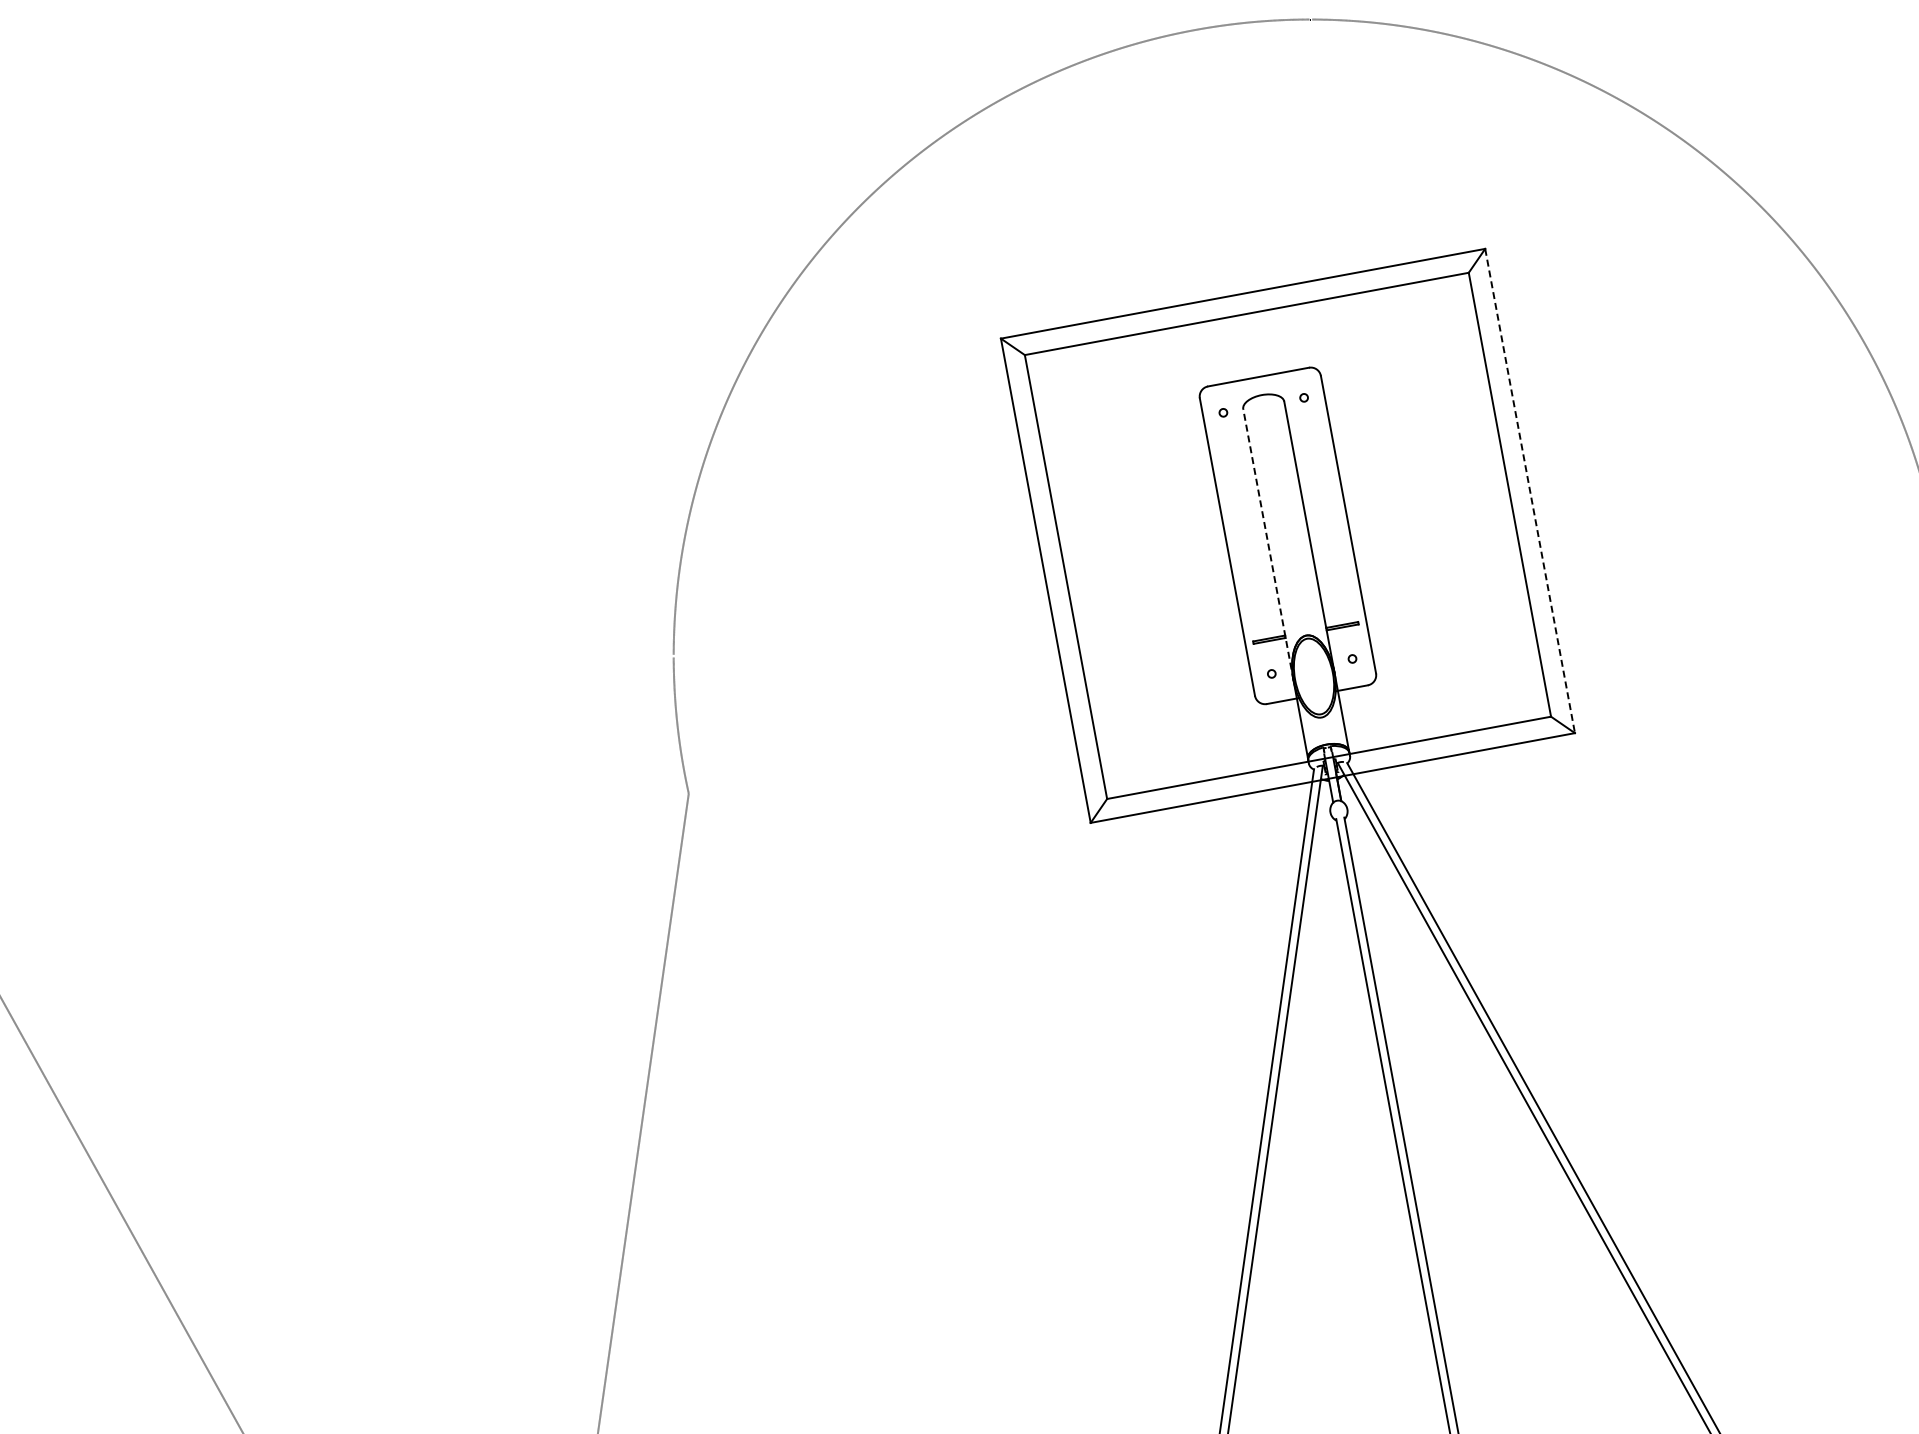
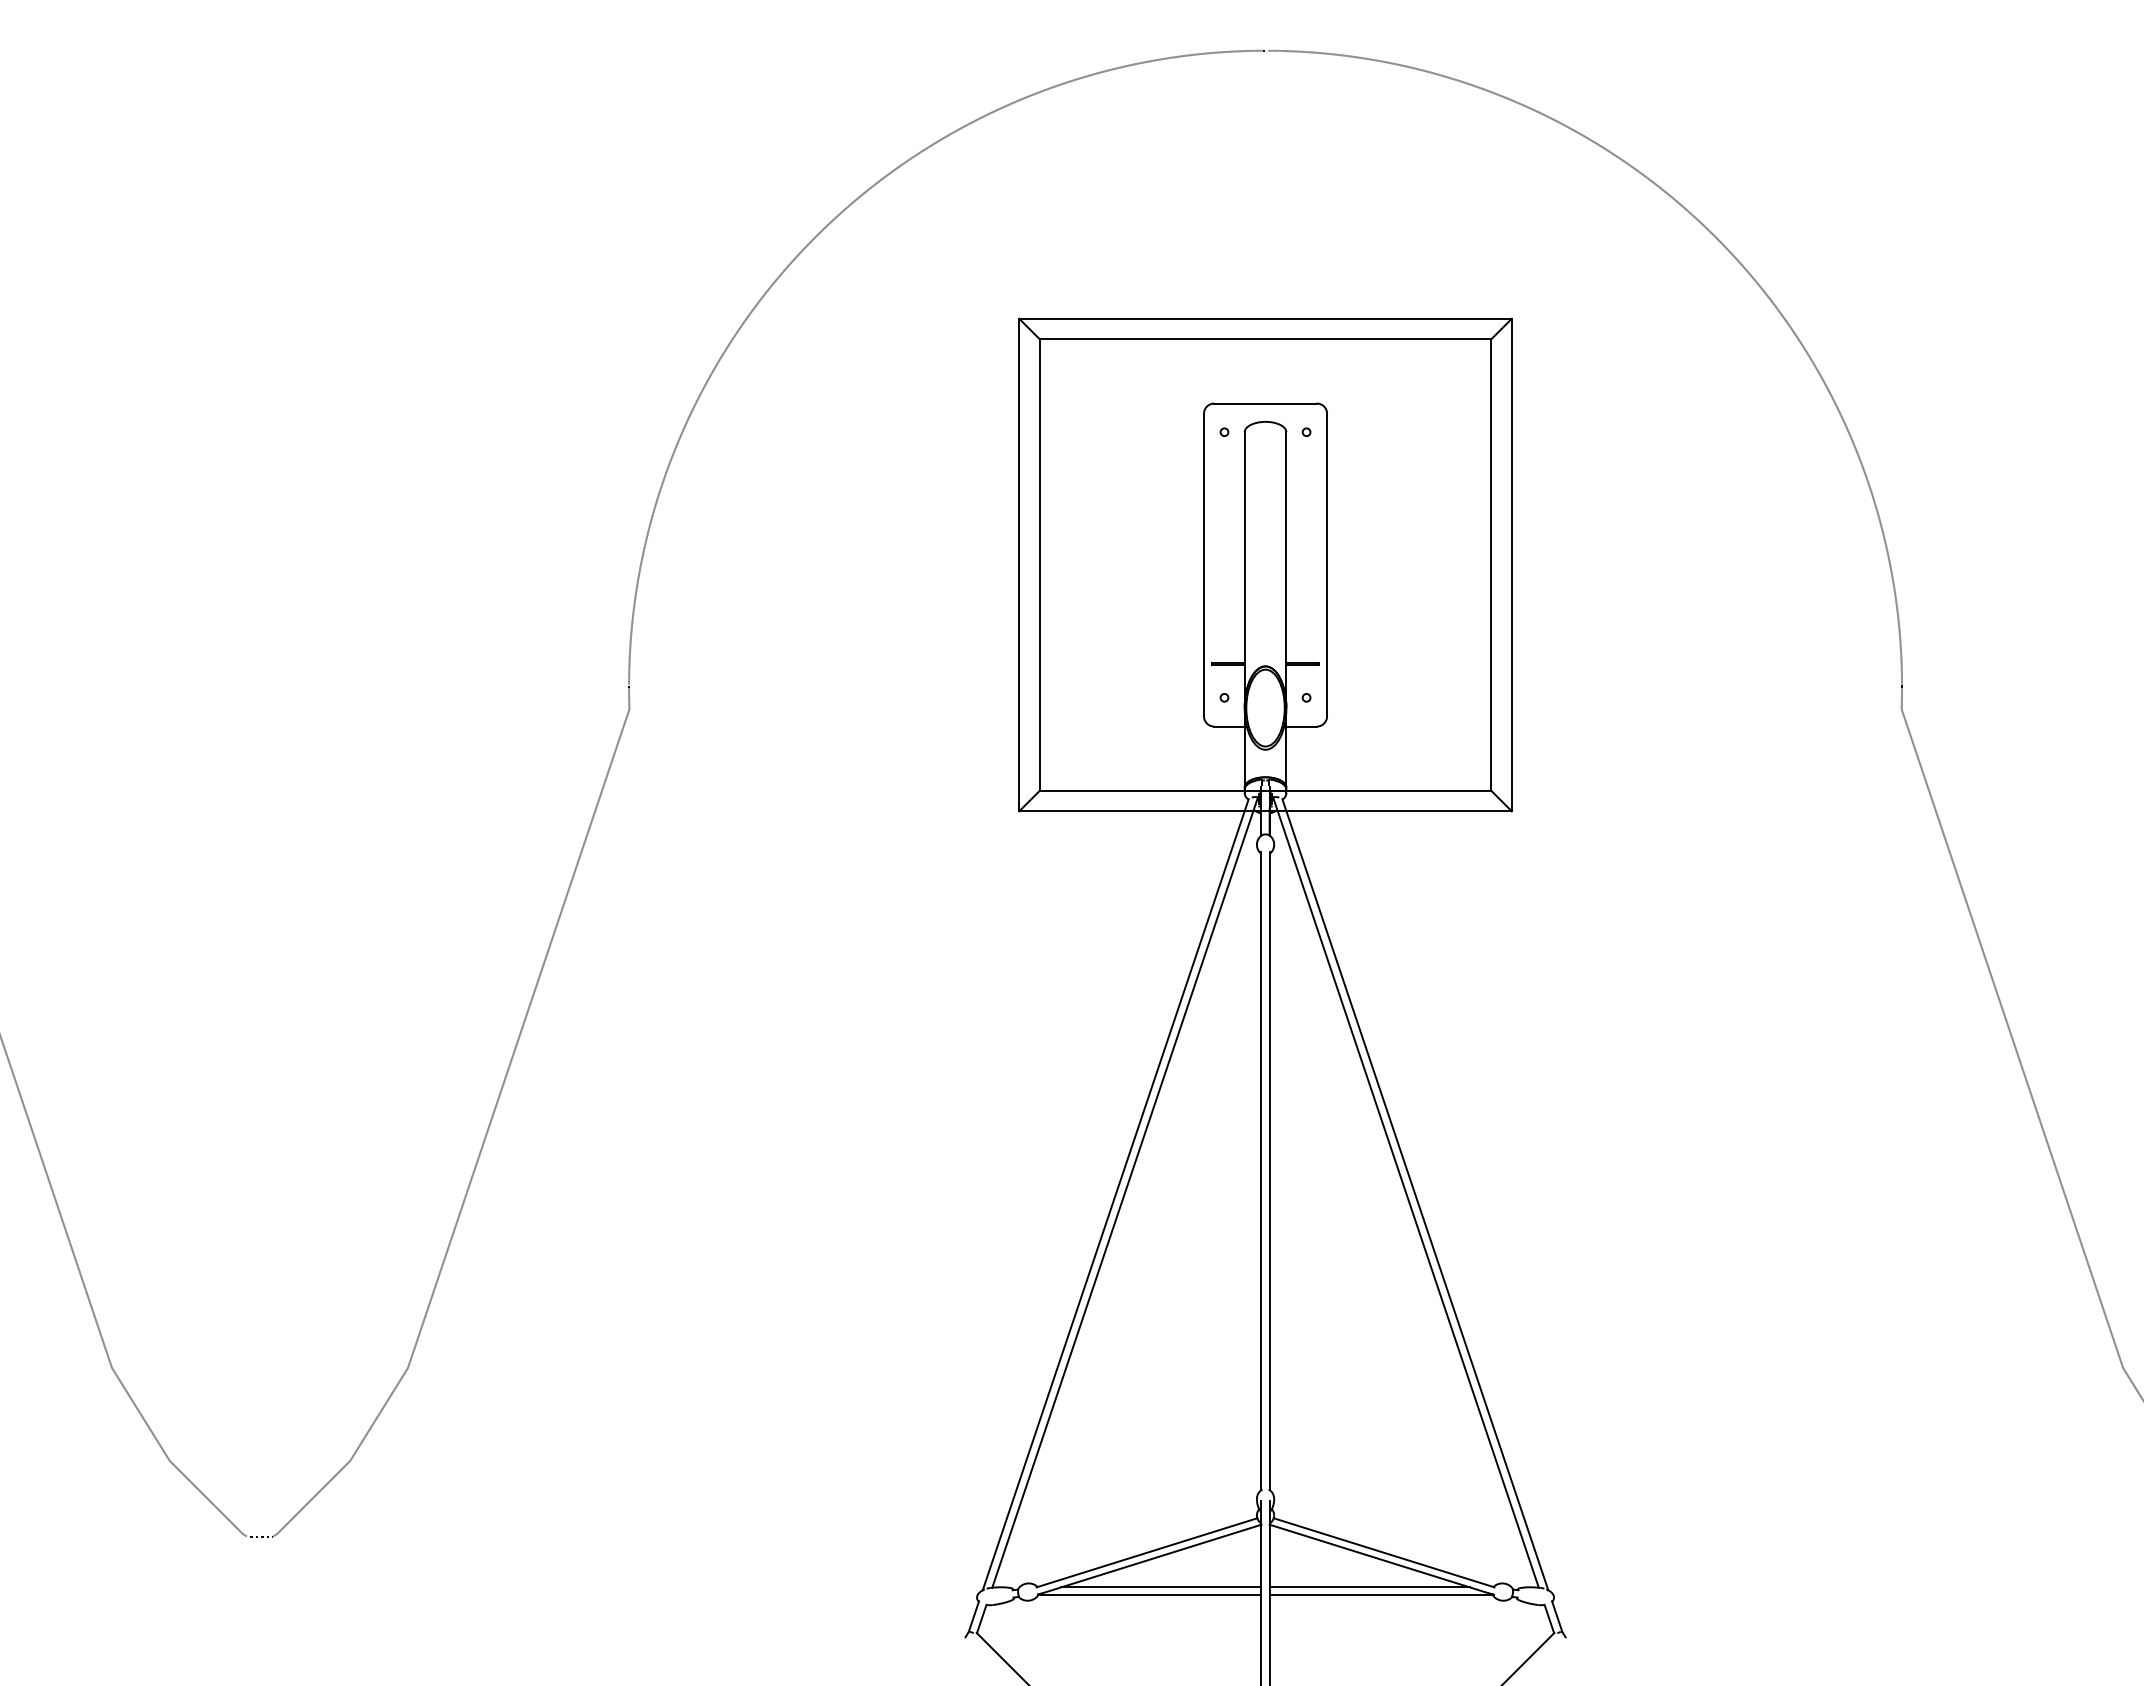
line: (1529, 491) -> (1511, 565), dashed -> solid
line: (1268, 545) -> (1244, 570), dashed -> solid

